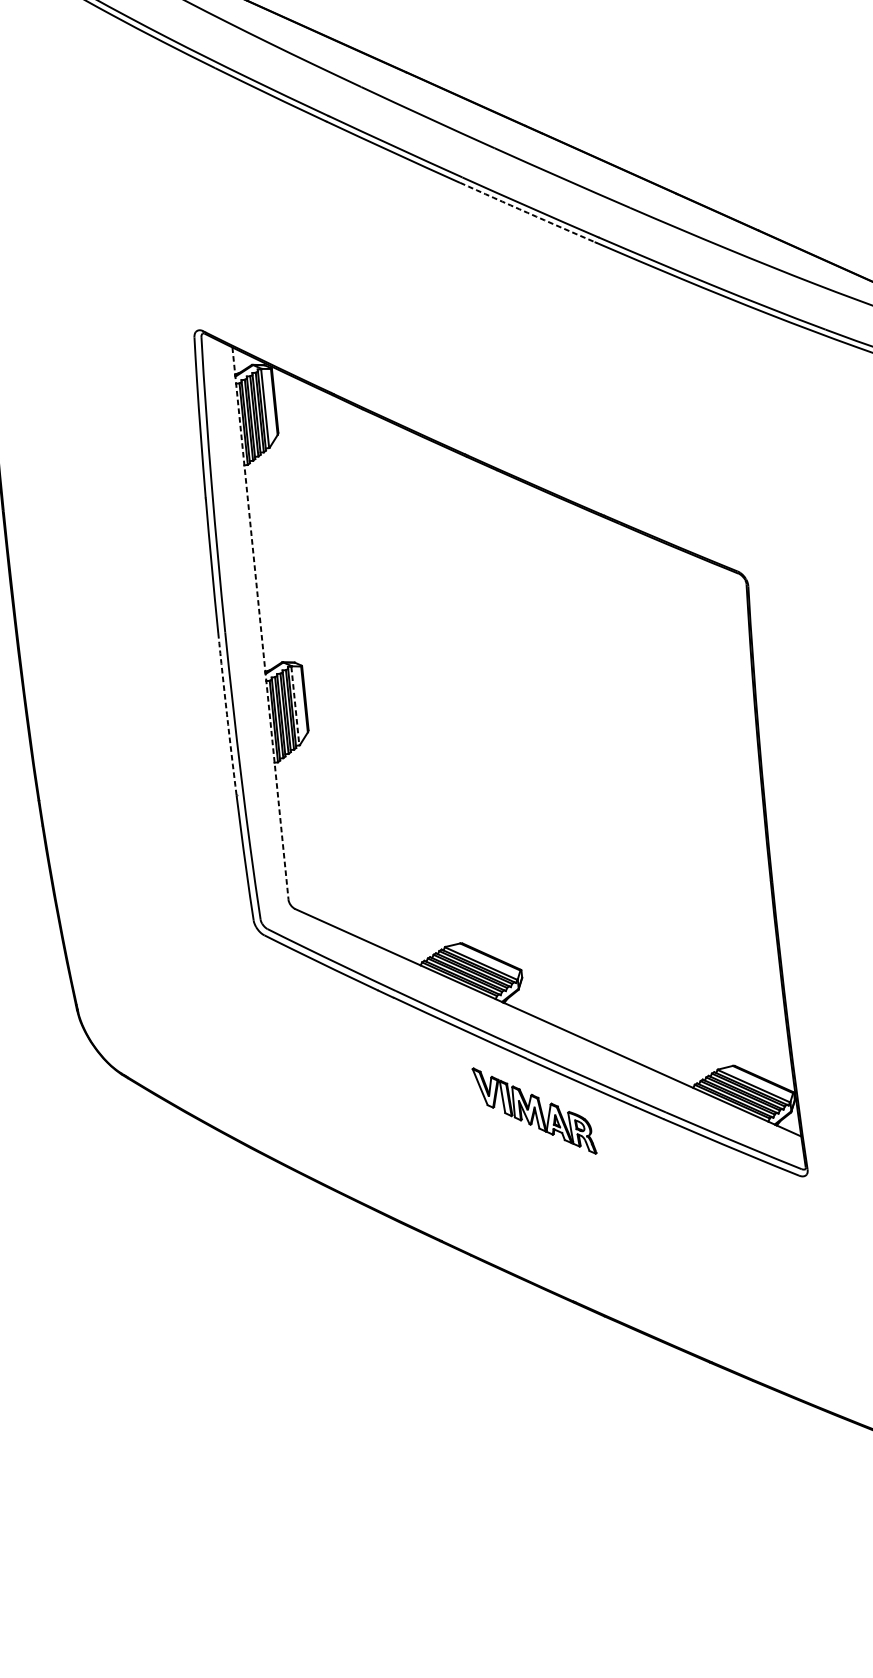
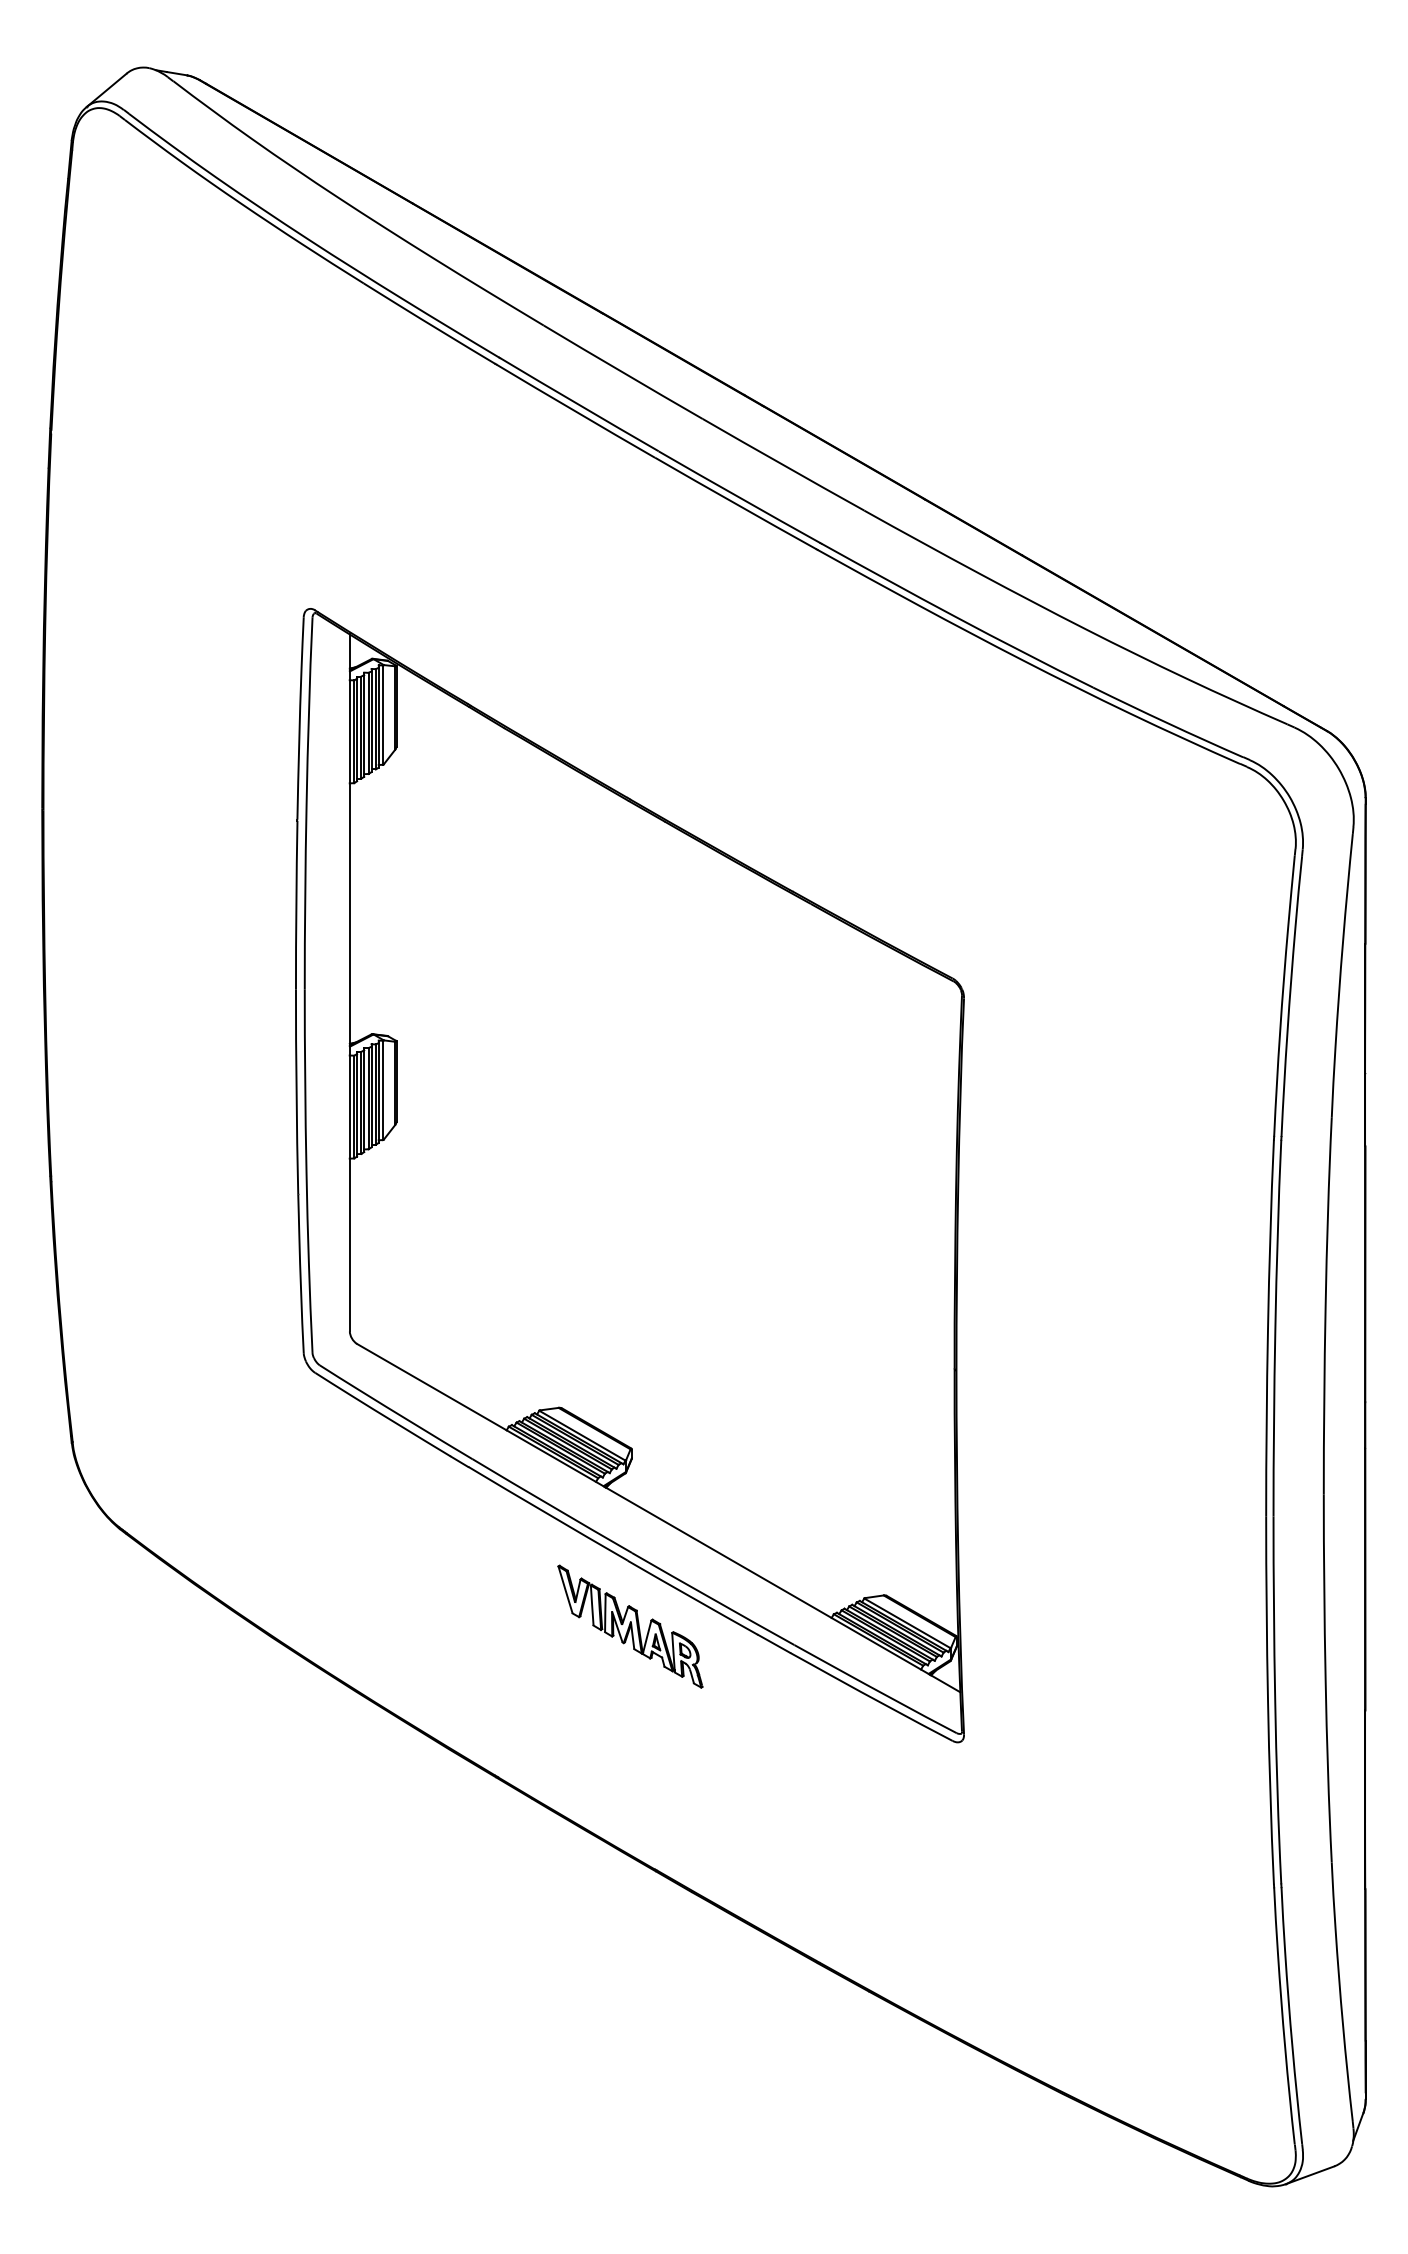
arc: (527, 212) -> (735, 503), dashed -> solid
line: (260, 623) -> (349, 982), dashed -> solid
line: (295, 706) -> (383, 1090), dashed -> solid
arc: (226, 713) -> (296, 1091), dashed -> solid

